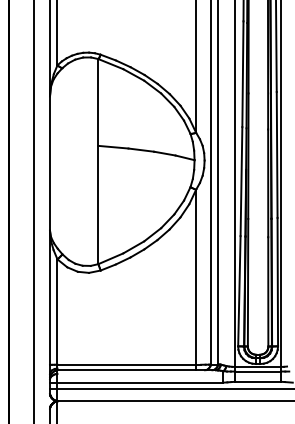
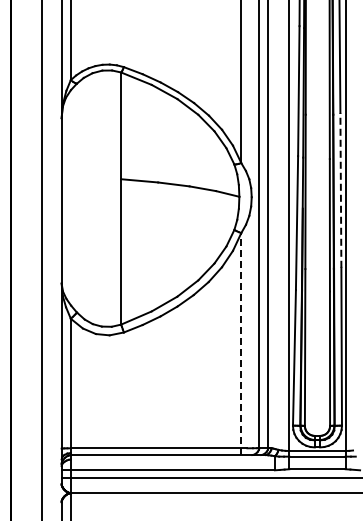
line: (276, 154) -> (340, 189), solid -> dashed
line: (196, 280) -> (241, 344), solid -> dashed

